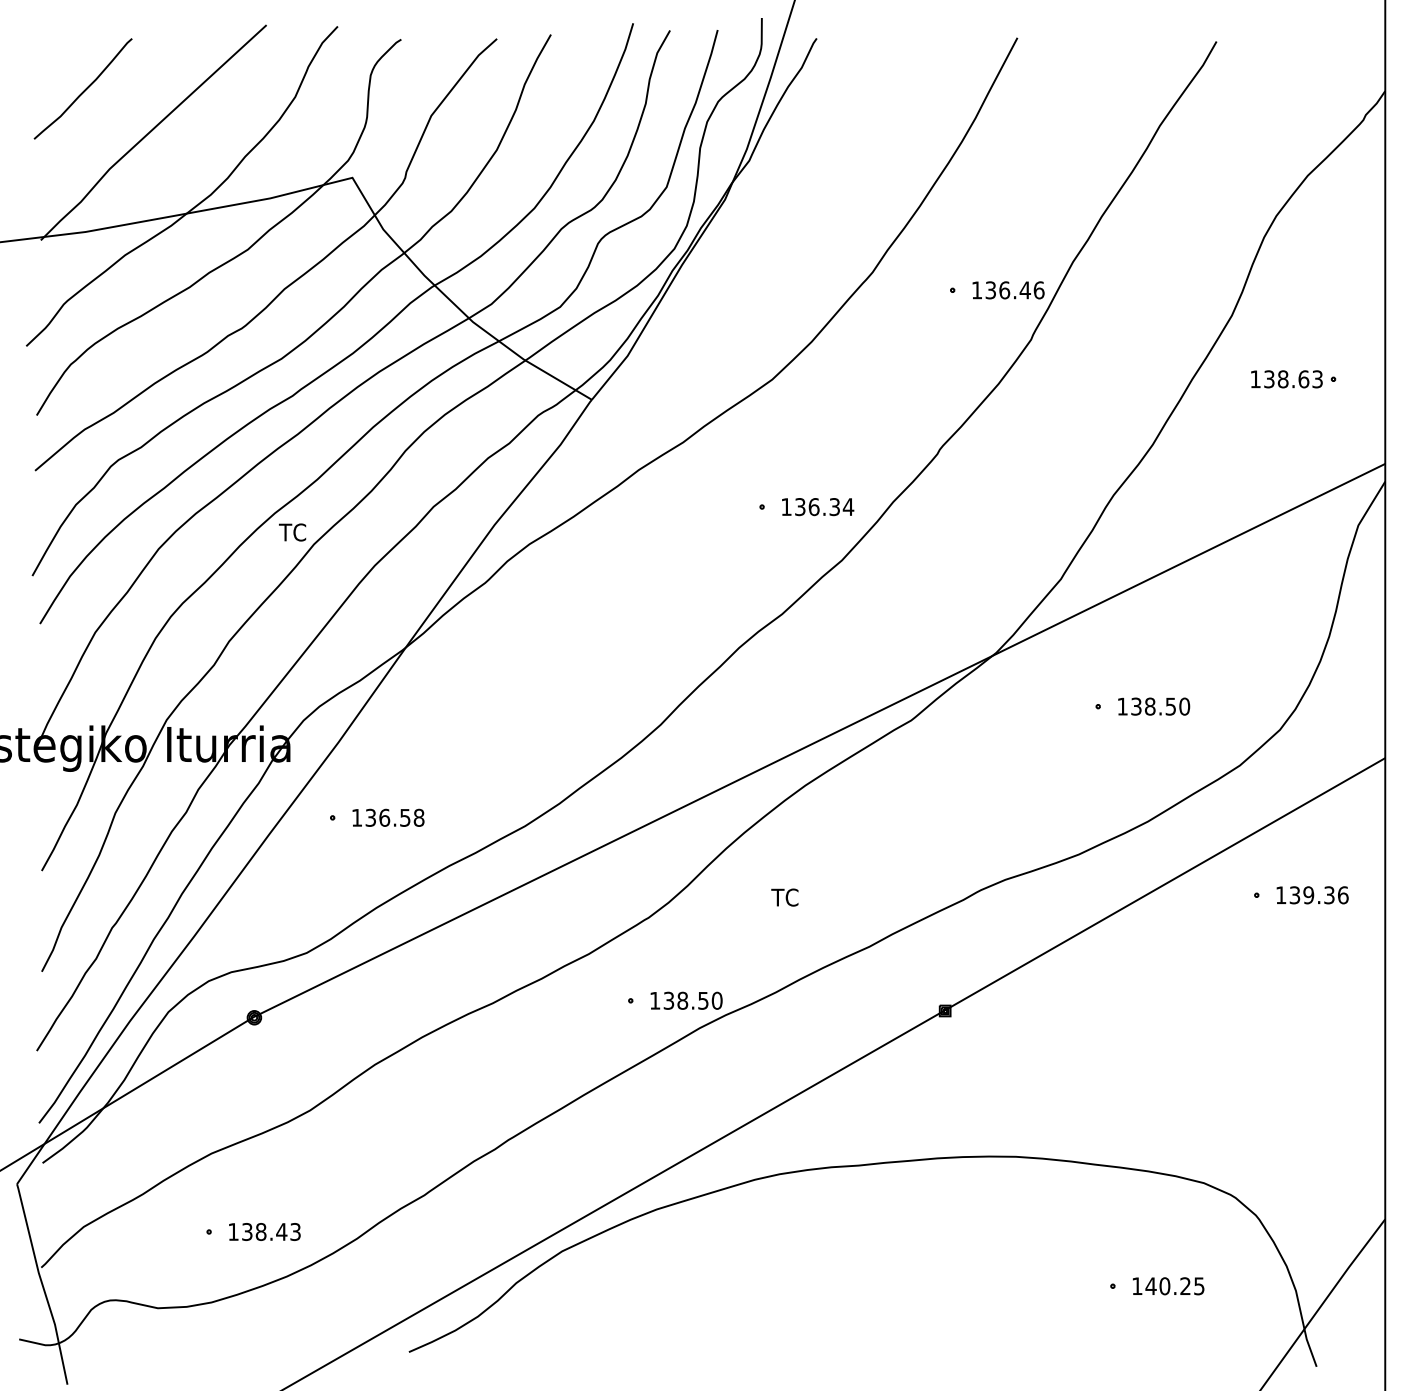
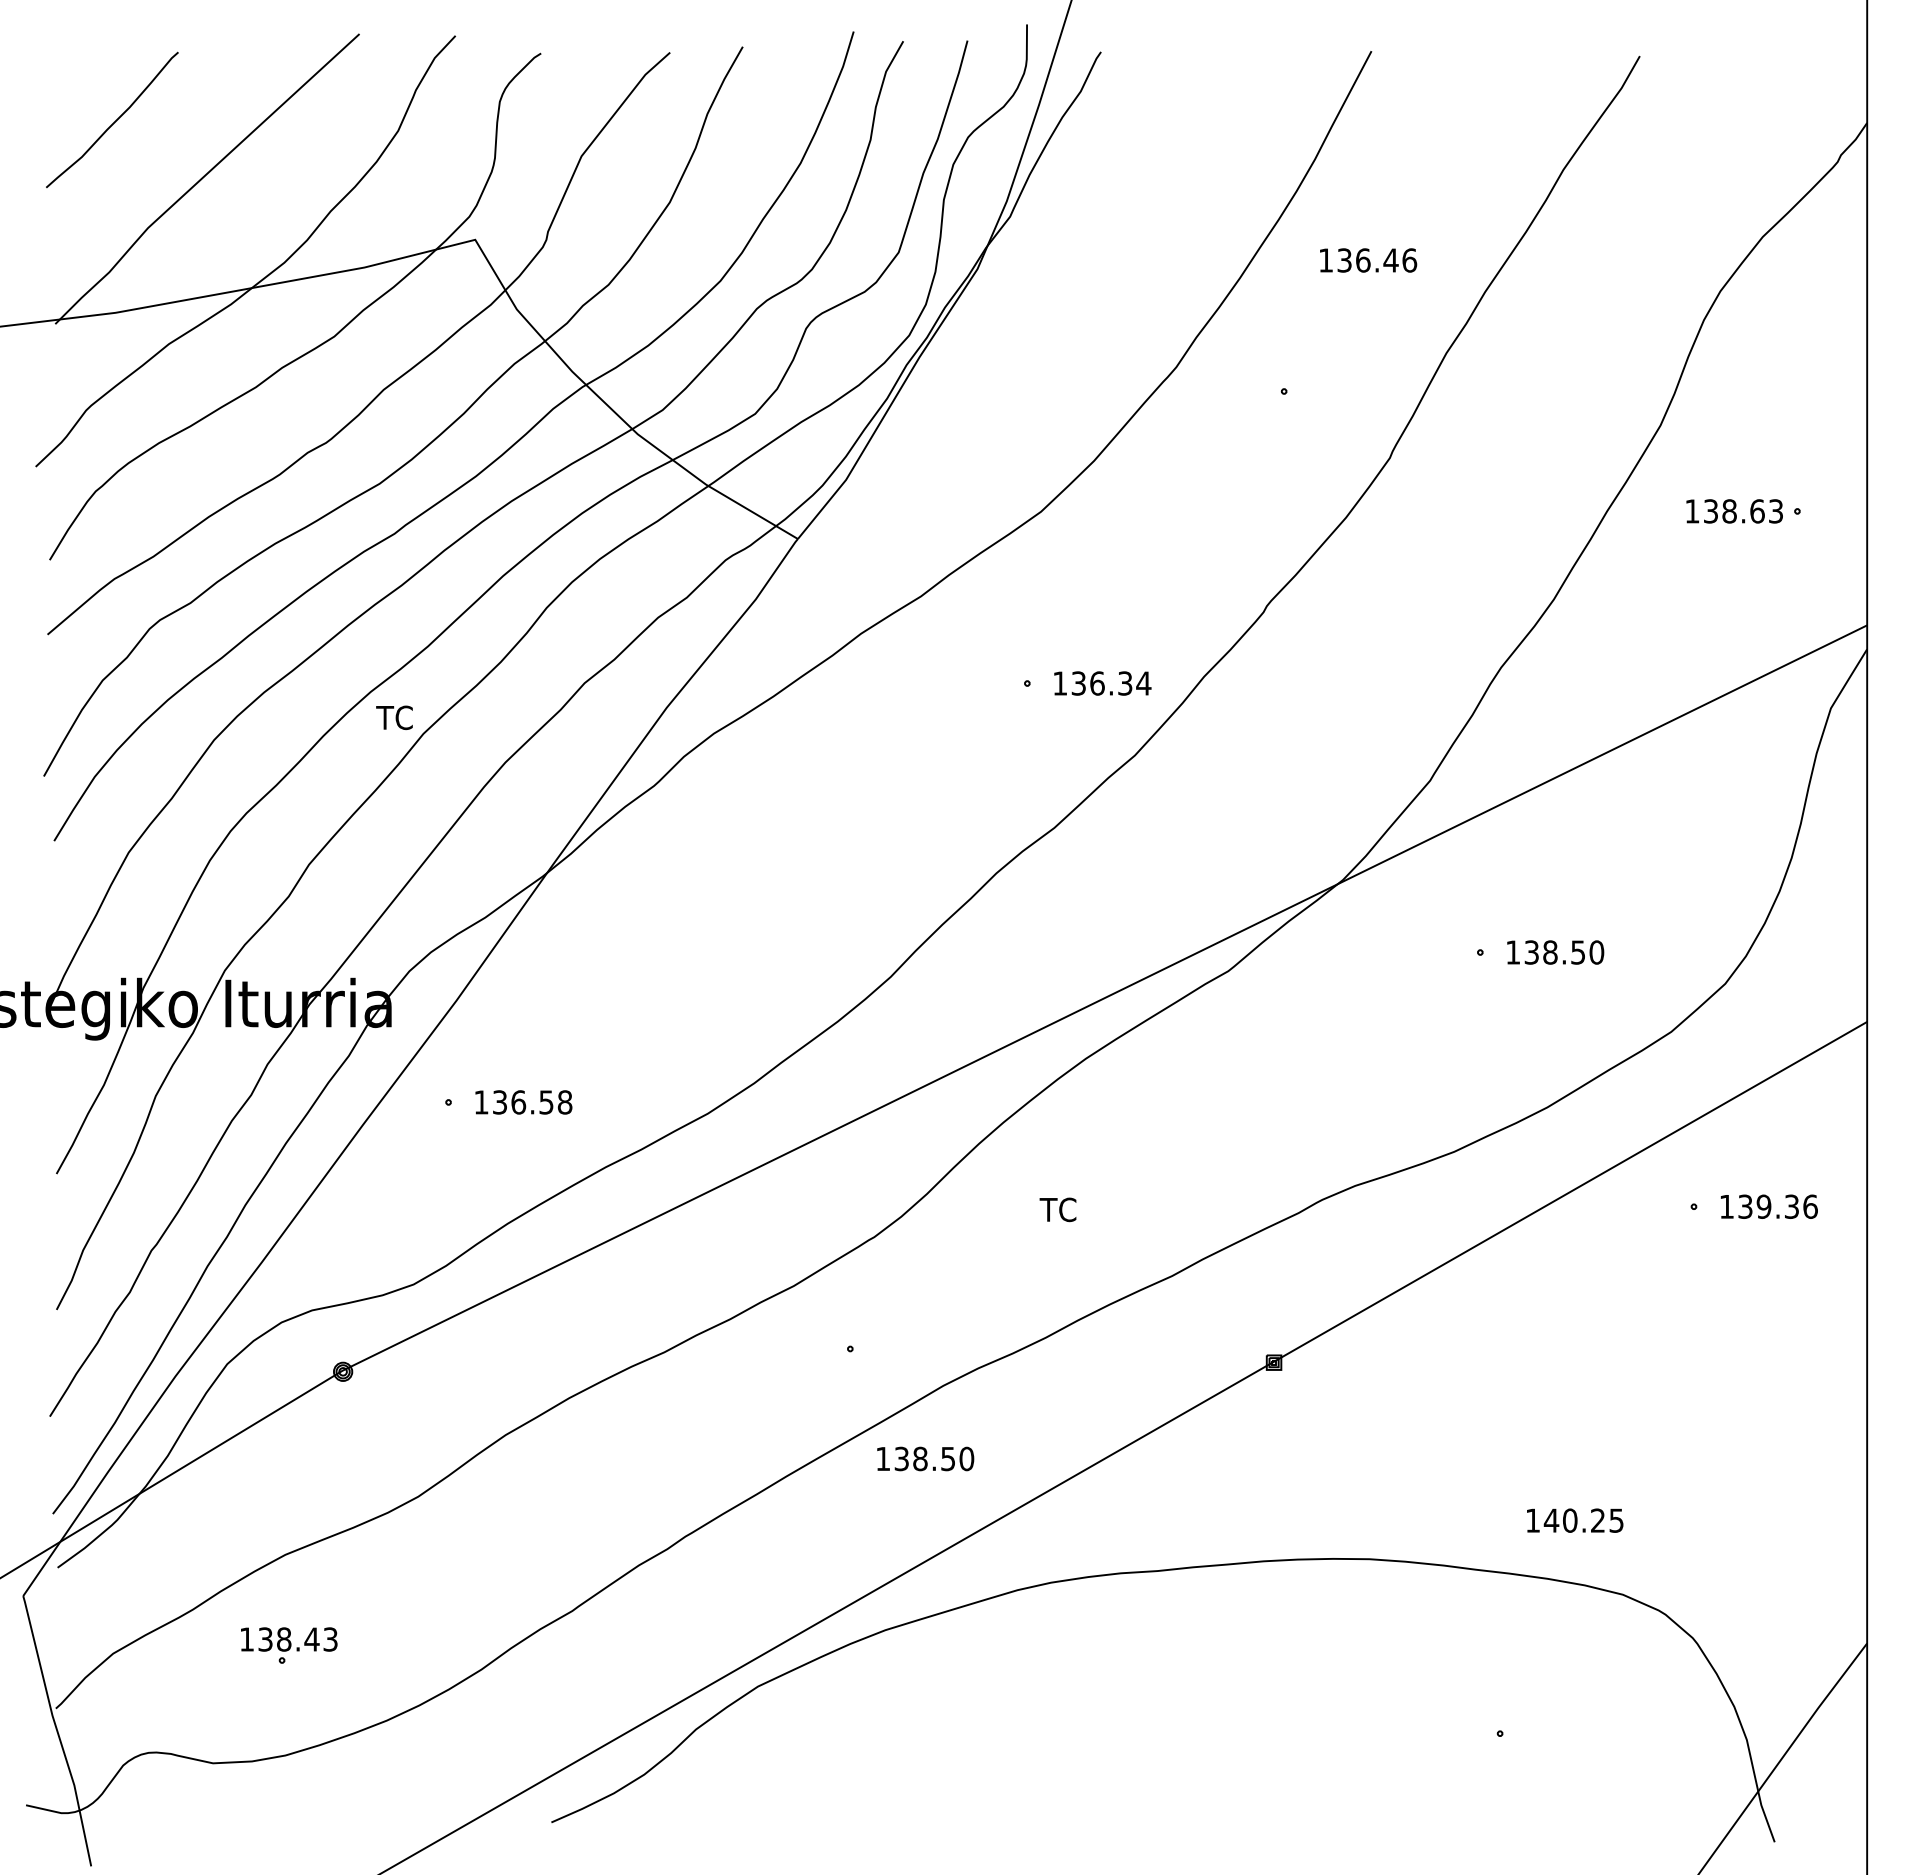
text: (1008, 290) -> (1368, 260), moved
text: (686, 1000) -> (925, 1458), moved
text: (265, 1231) -> (289, 1639), moved
text: (1168, 1286) -> (1575, 1520), moved

